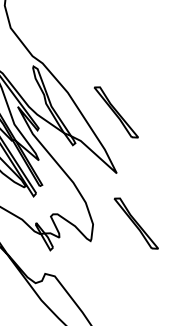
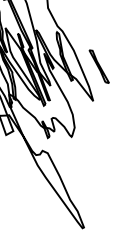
part: (134, 223) -> (98, 131), removed

